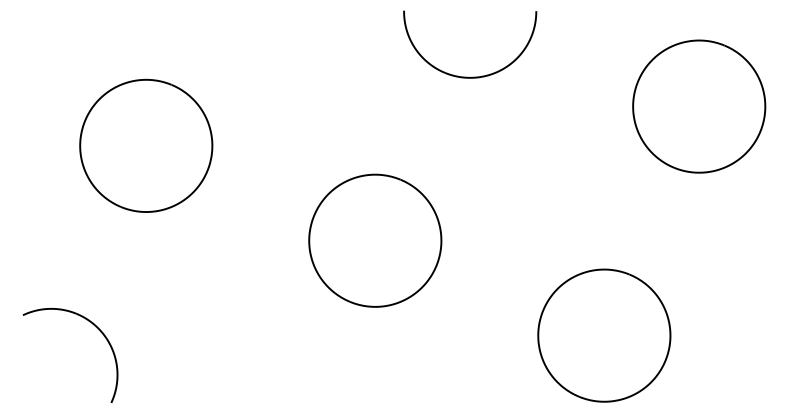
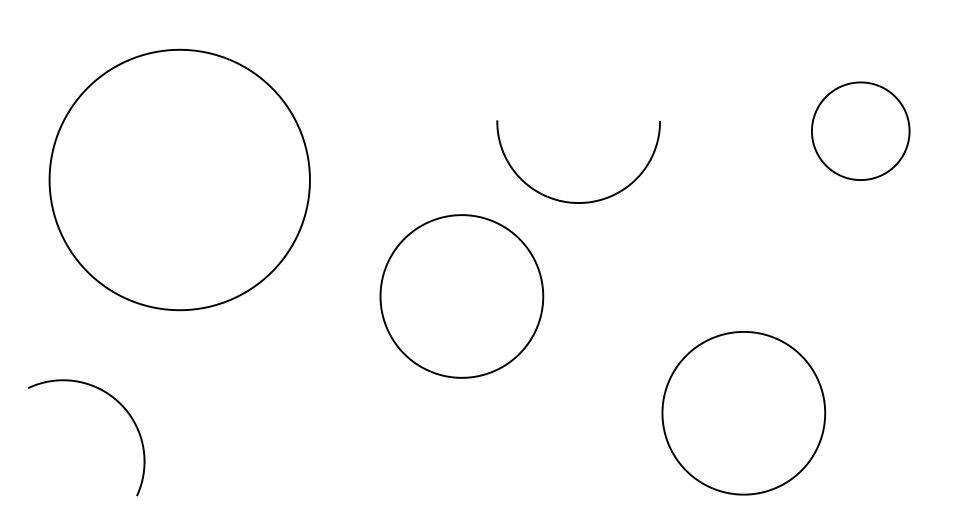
part: (471, 76) -> (580, 201), moved
part: (699, 106) -> (860, 131), size x0.6
part: (146, 145) -> (180, 179), size x1.6

